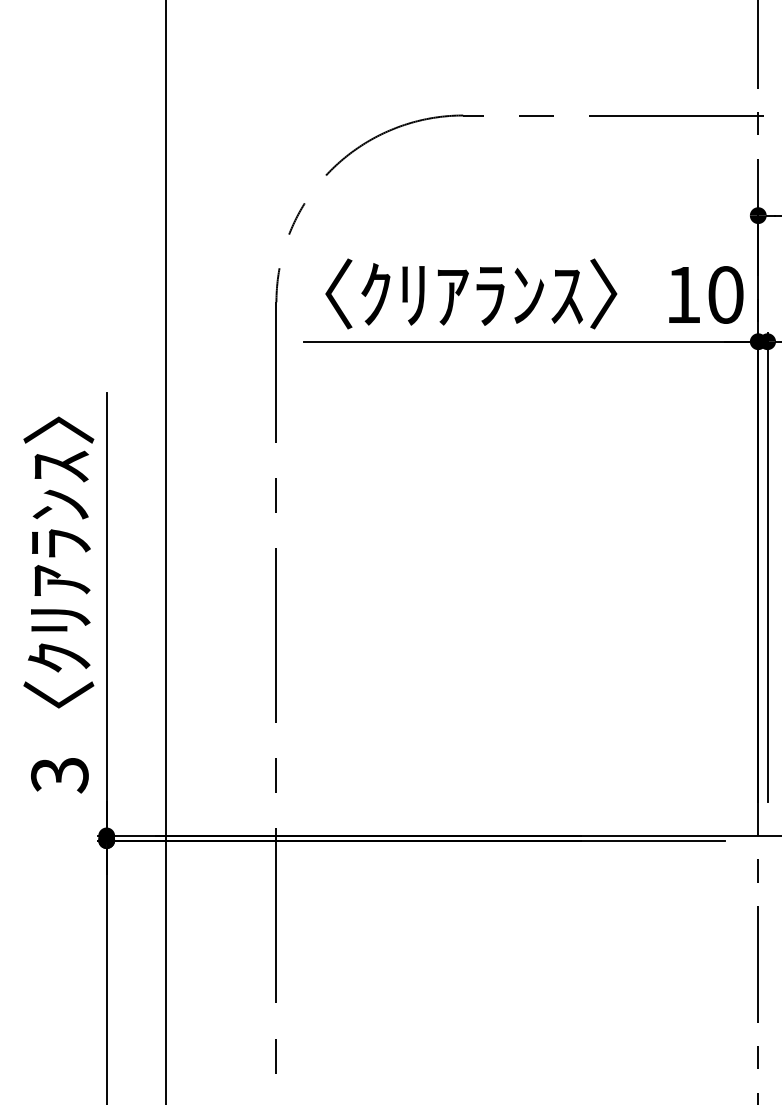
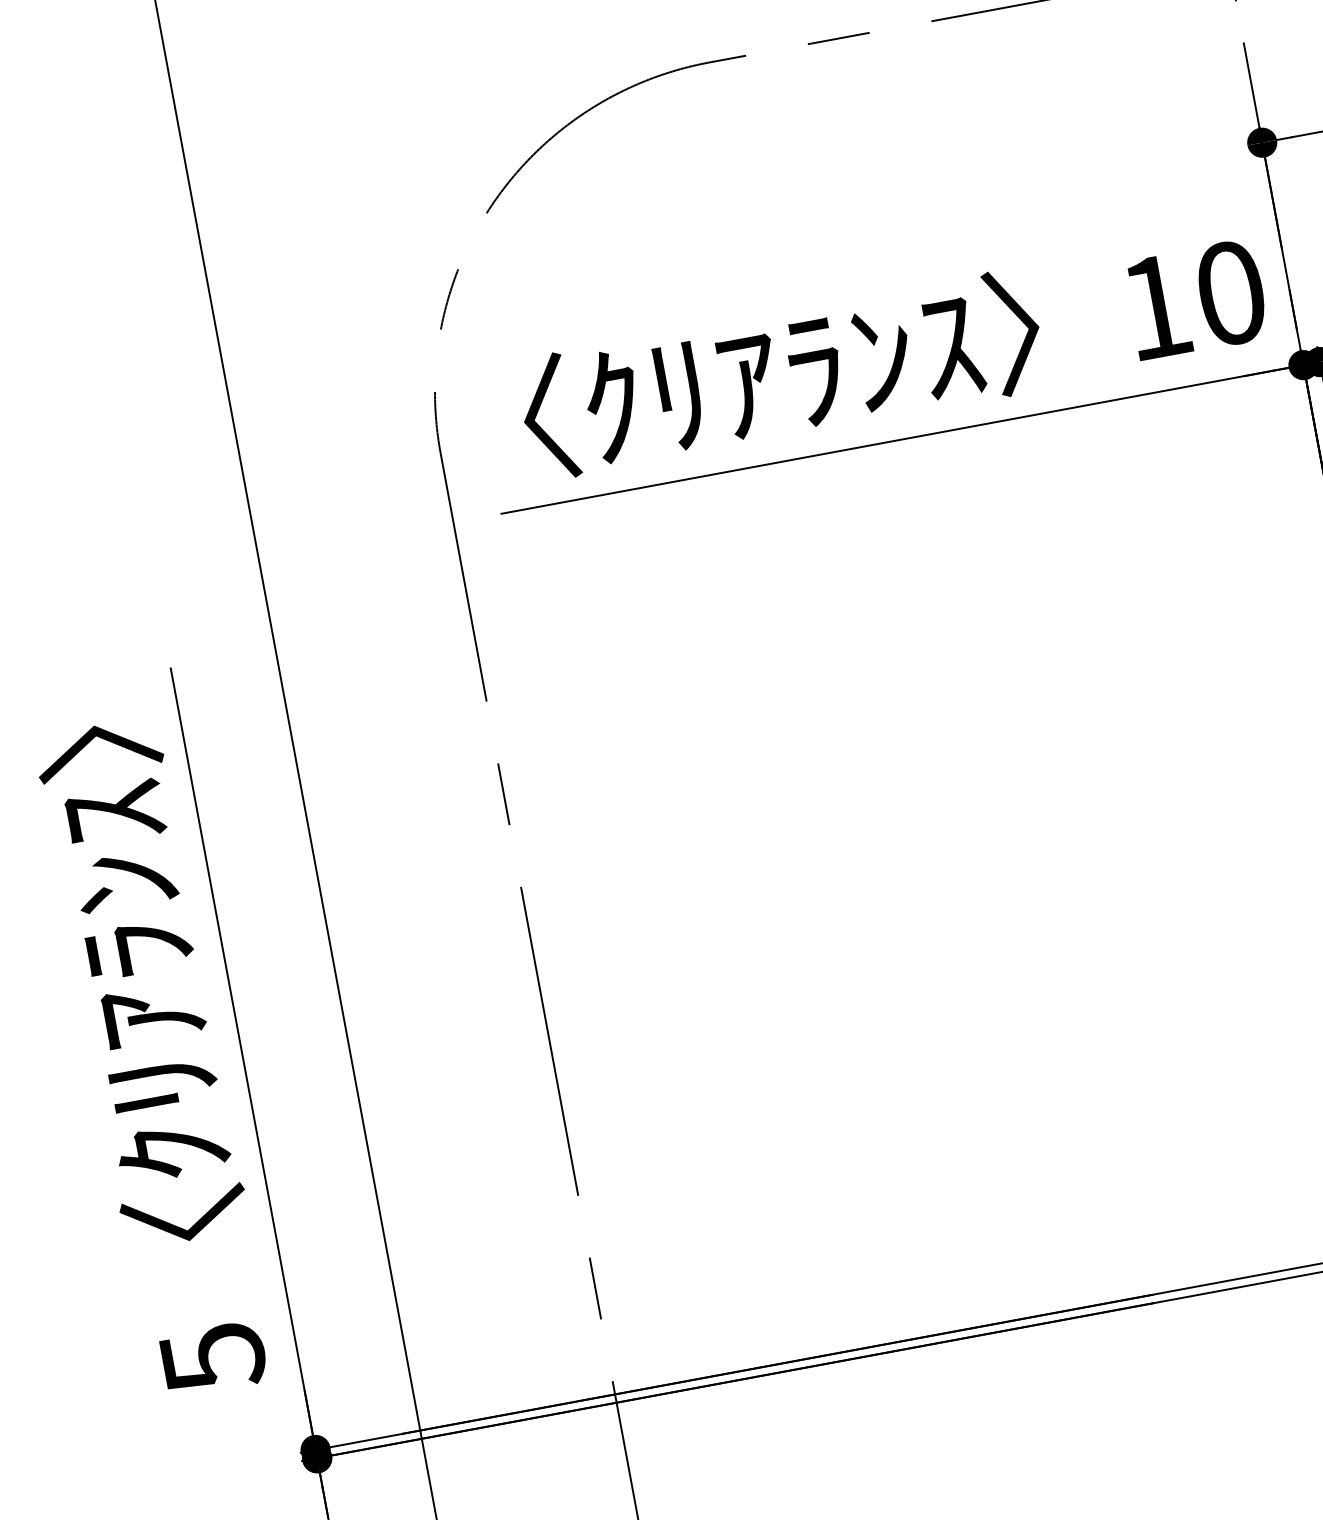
text: (59, 775) -> (212, 1358), 3 -> 5

